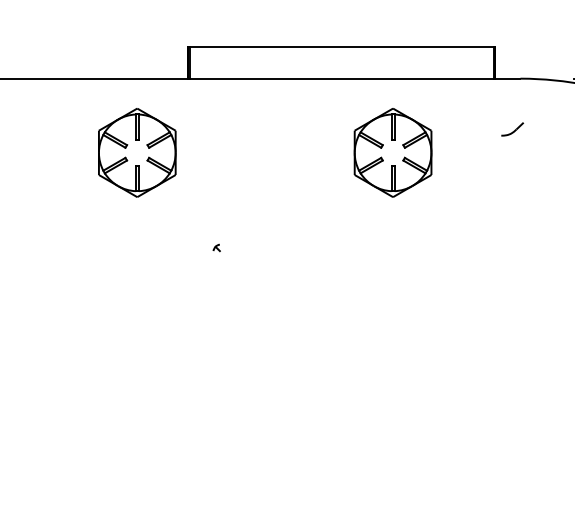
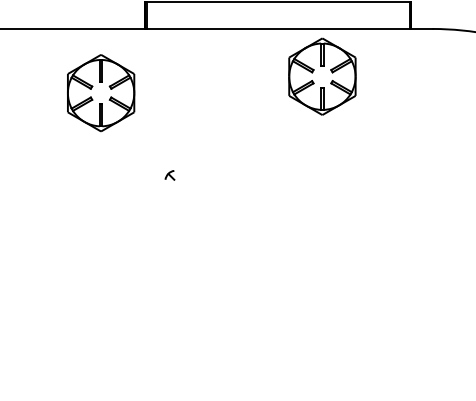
part: (512, 129) -> (425, 72), removed
part: (392, 152) -> (321, 76), moved
part: (216, 247) -> (169, 175), size x1.6

